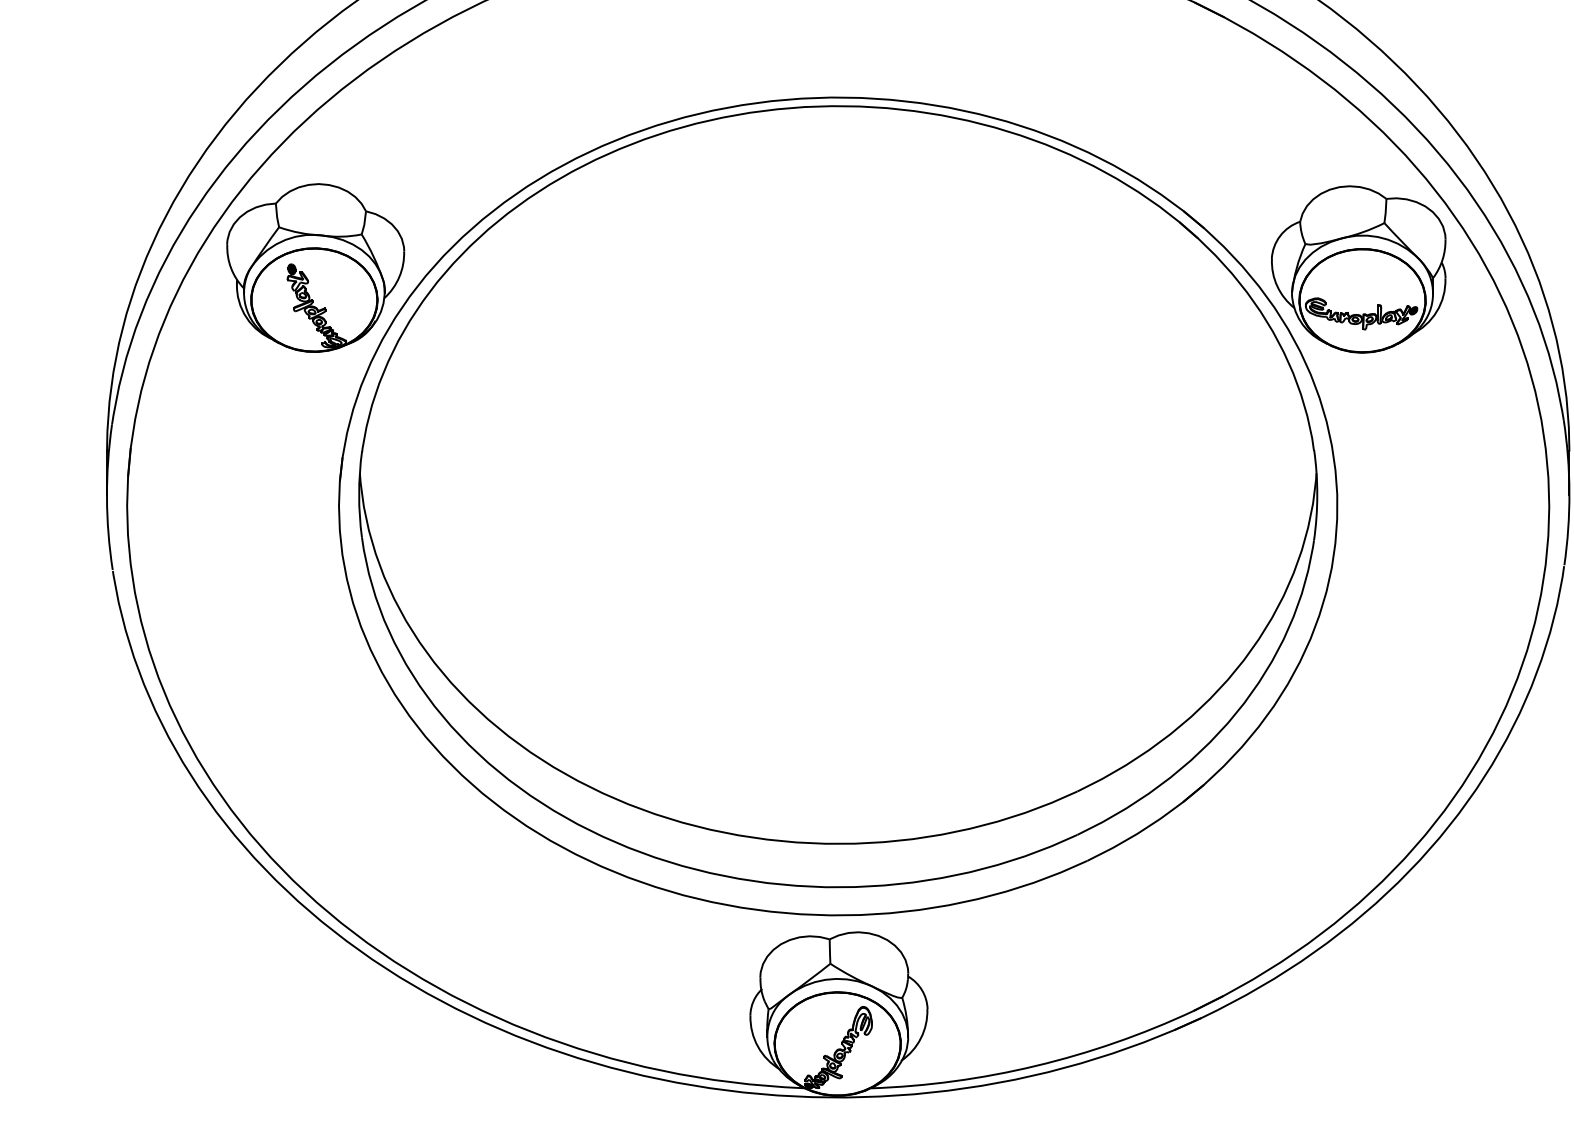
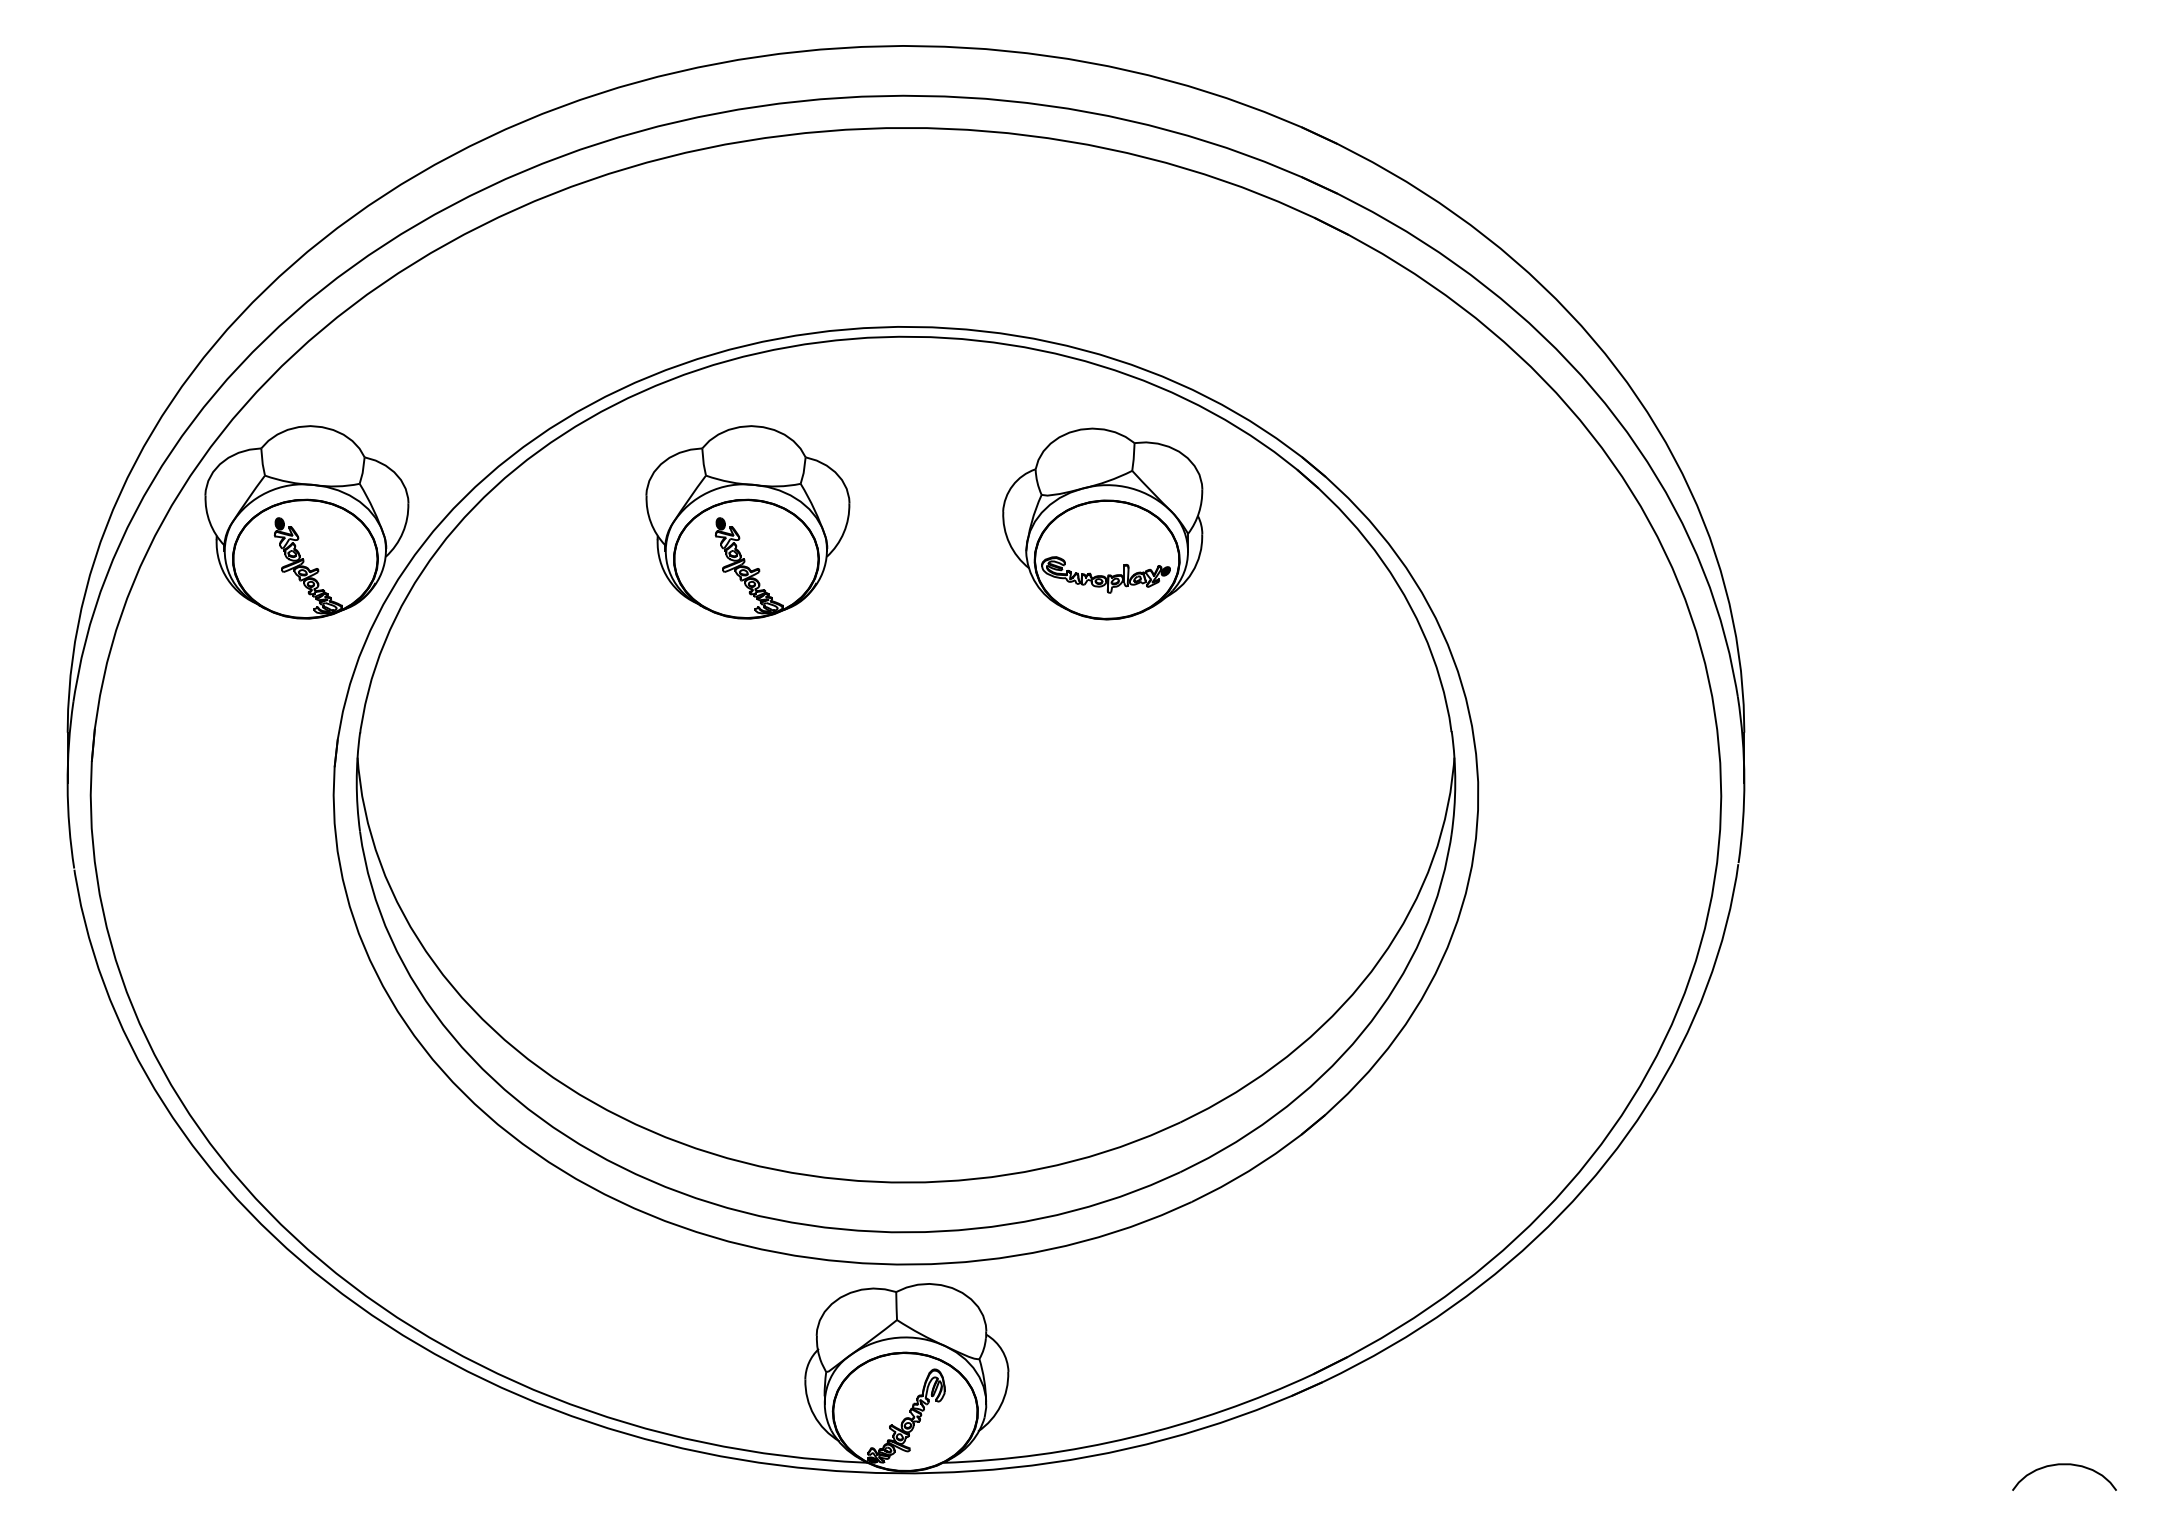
part: (699, 268) -> (747, 522), added
part: (1358, 269) -> (1102, 523), moved

